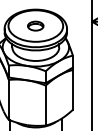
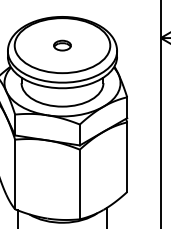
part: (35, 25) -> (61, 44), size x0.62

